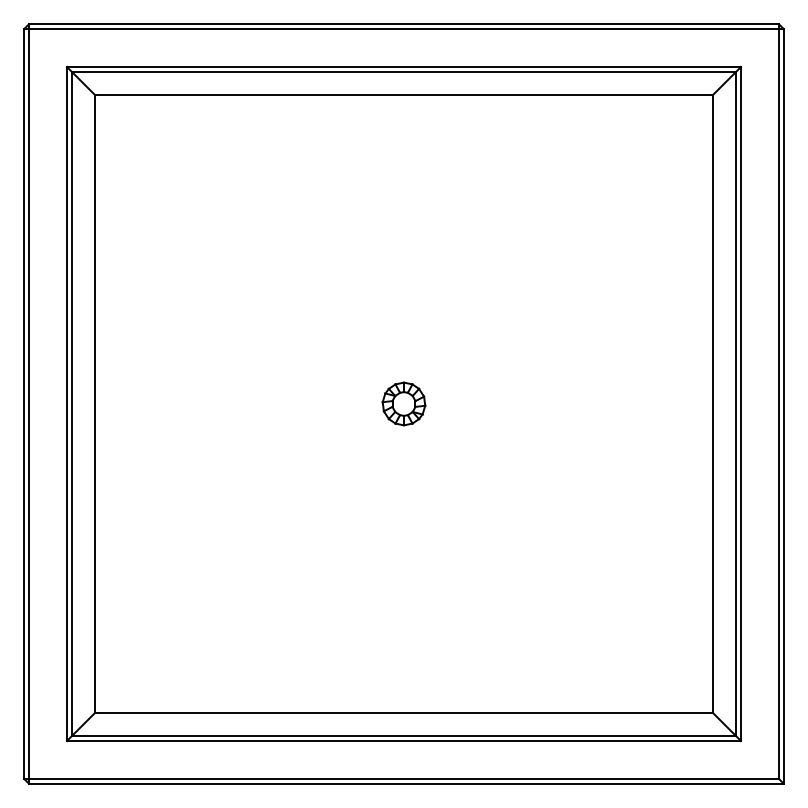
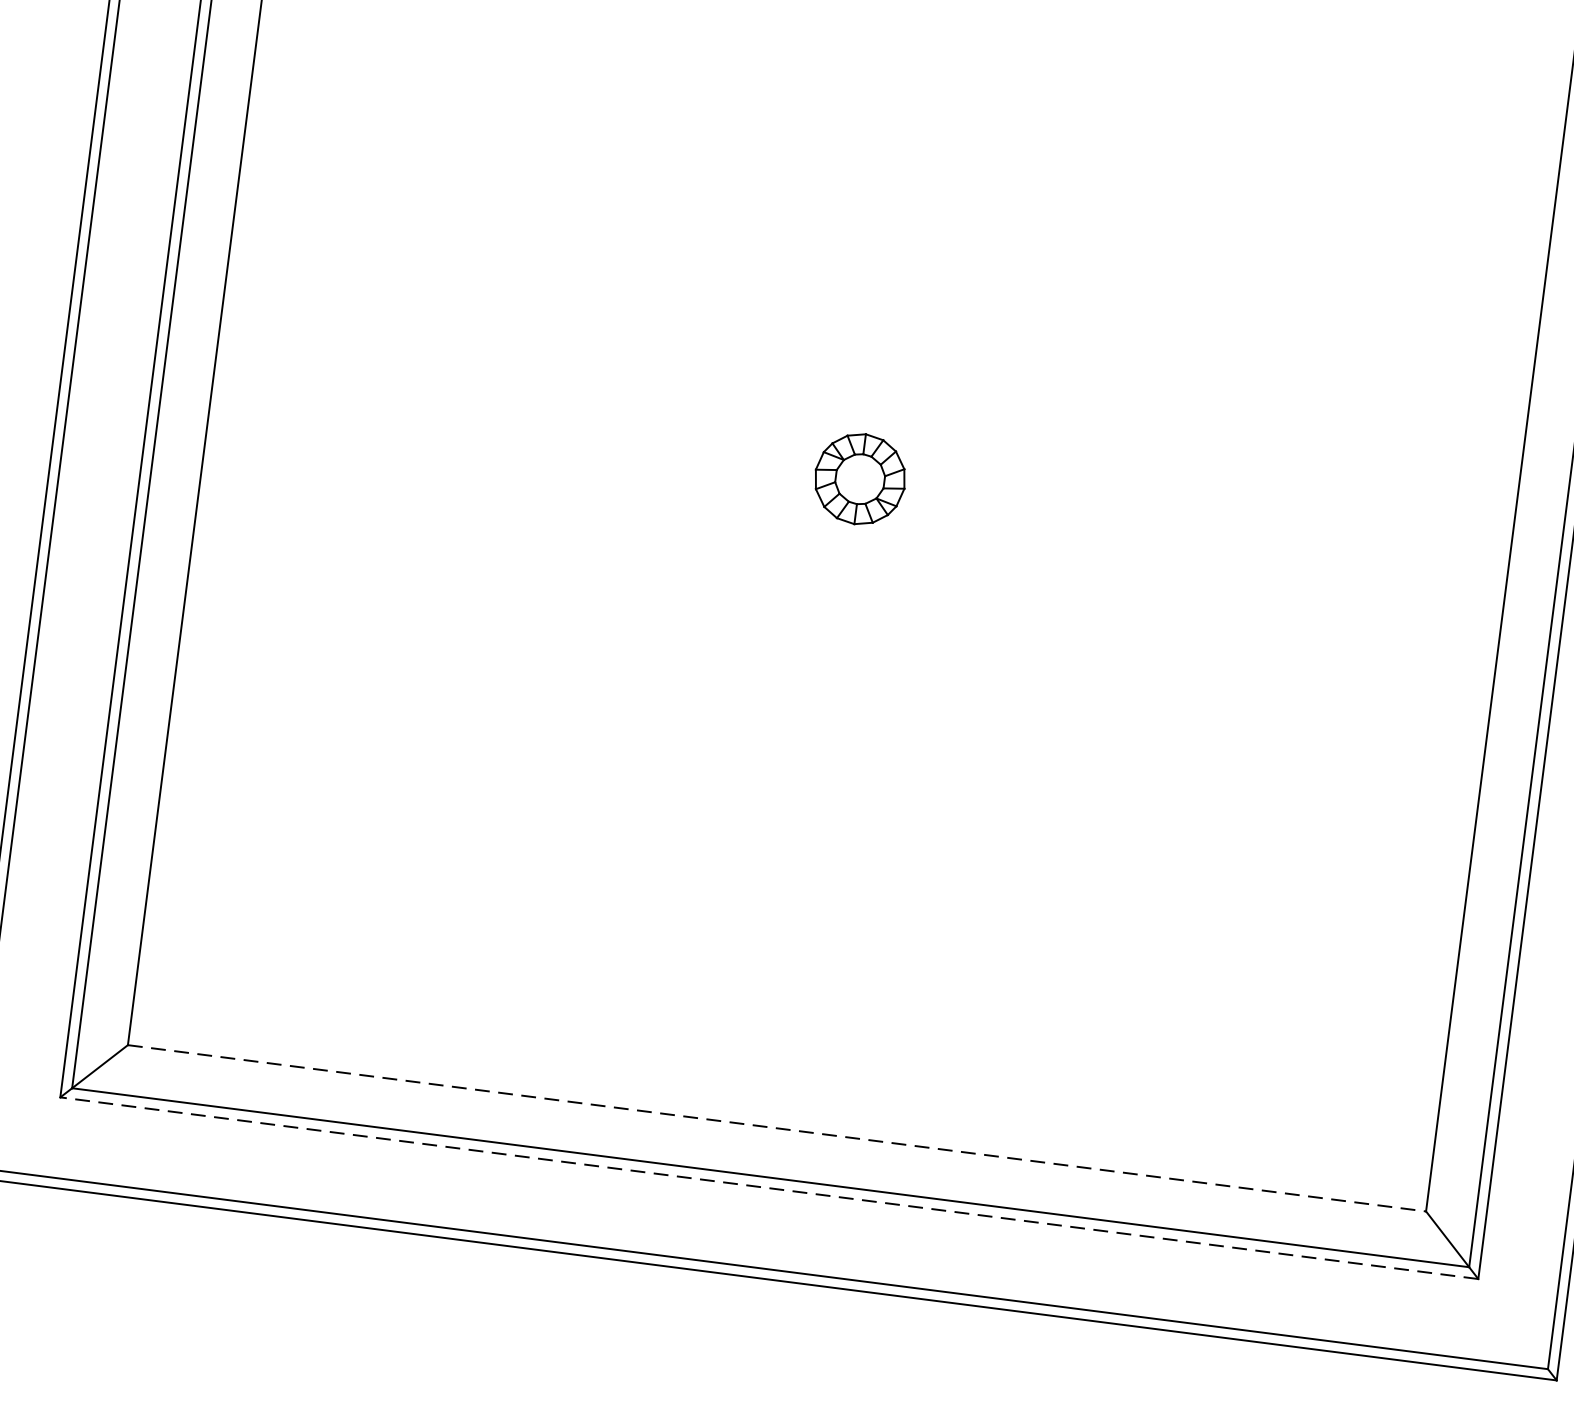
line: (404, 712) -> (778, 1128), solid -> dashed
line: (403, 741) -> (768, 1189), solid -> dashed

